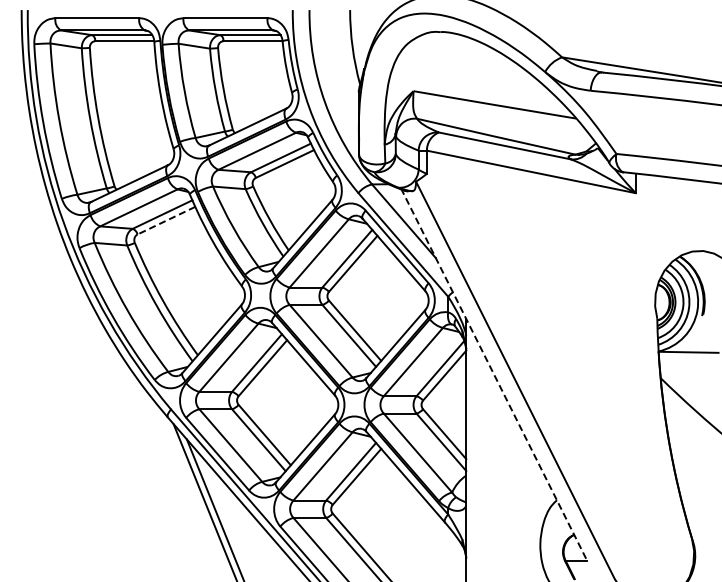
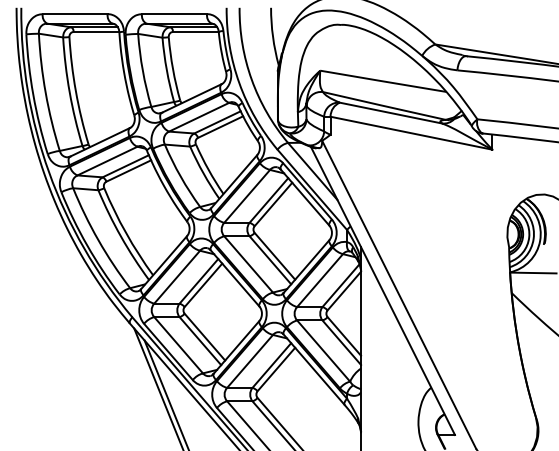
line: (166, 220) -> (128, 170), dashed -> solid
line: (494, 375) -> (382, 290), dashed -> solid

